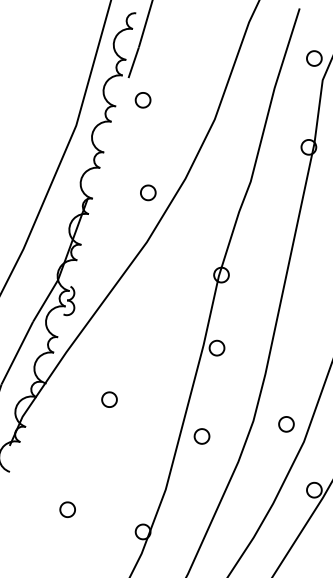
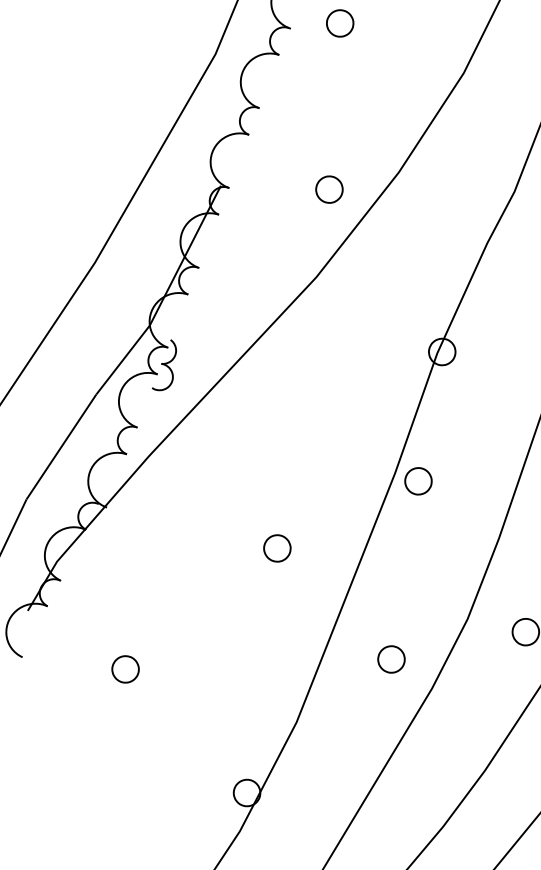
part: (109, 399) -> (277, 548), moved
part: (201, 436) -> (390, 659), moved
part: (67, 509) -> (125, 668), moved

